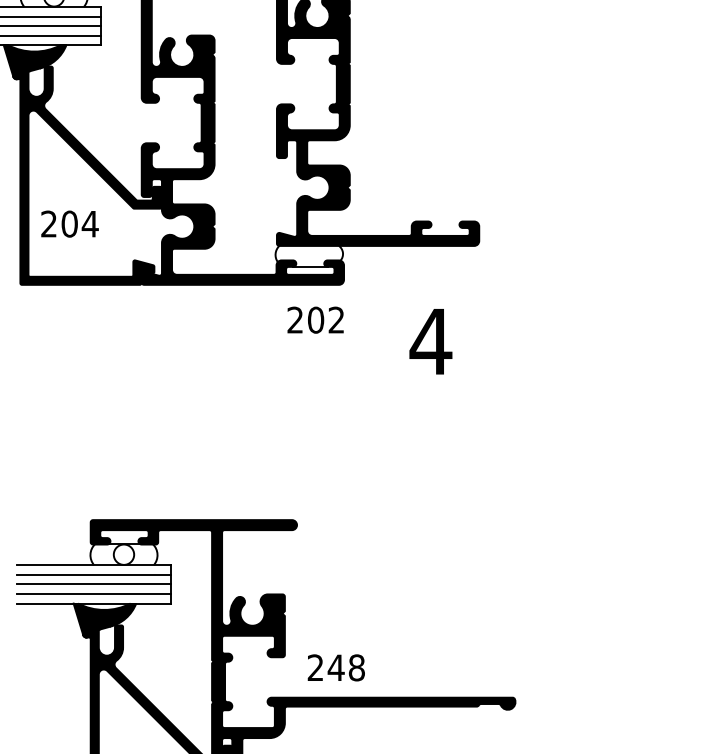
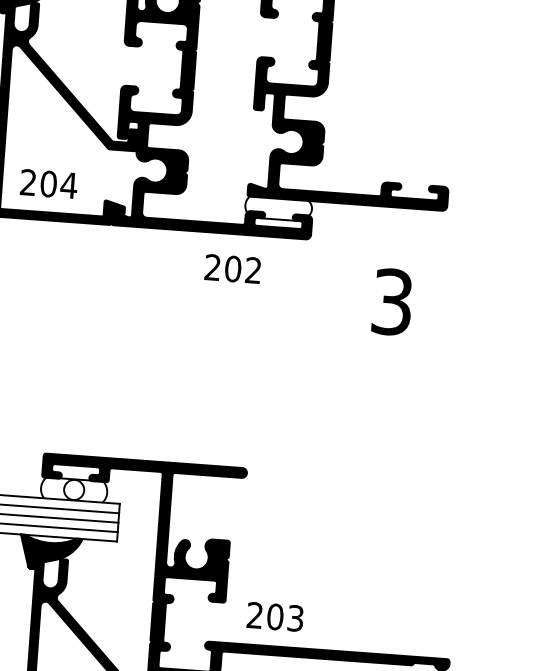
text: (69, 223) -> (48, 183), moved
text: (315, 319) -> (232, 268), moved
text: (430, 341) -> (391, 301), 4 -> 3
text: (345, 667) -> (284, 617), 248 -> 203

